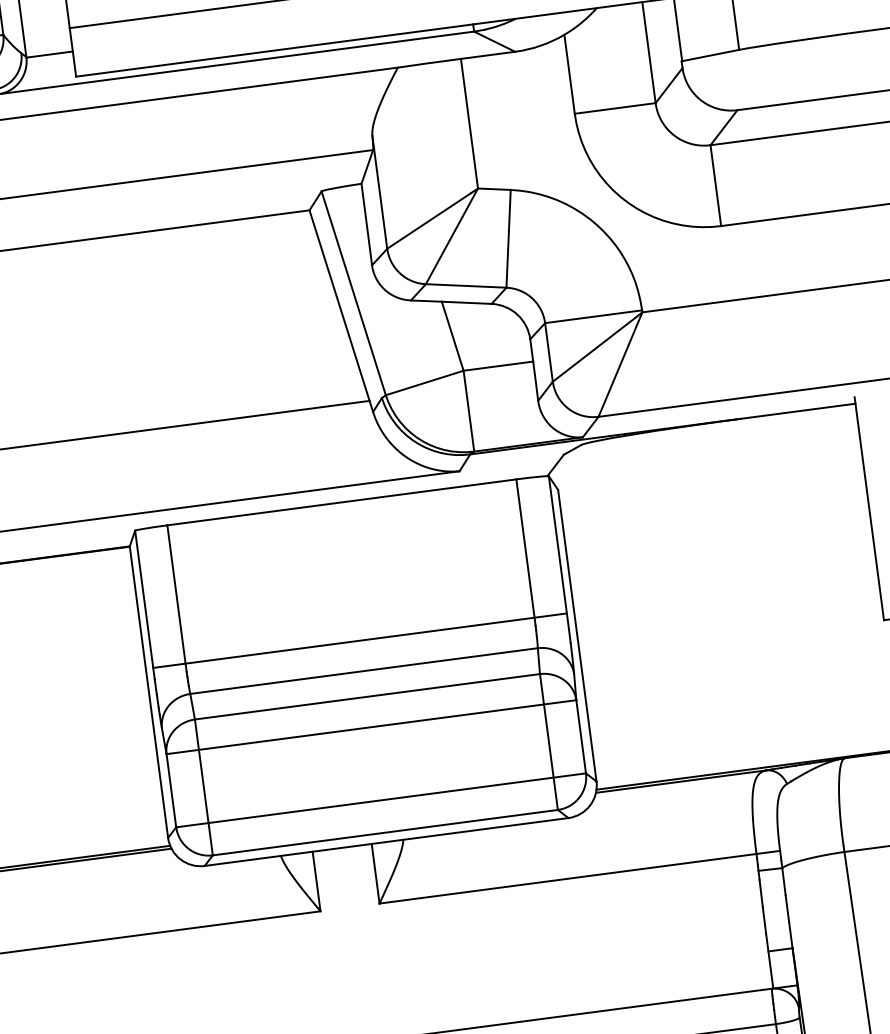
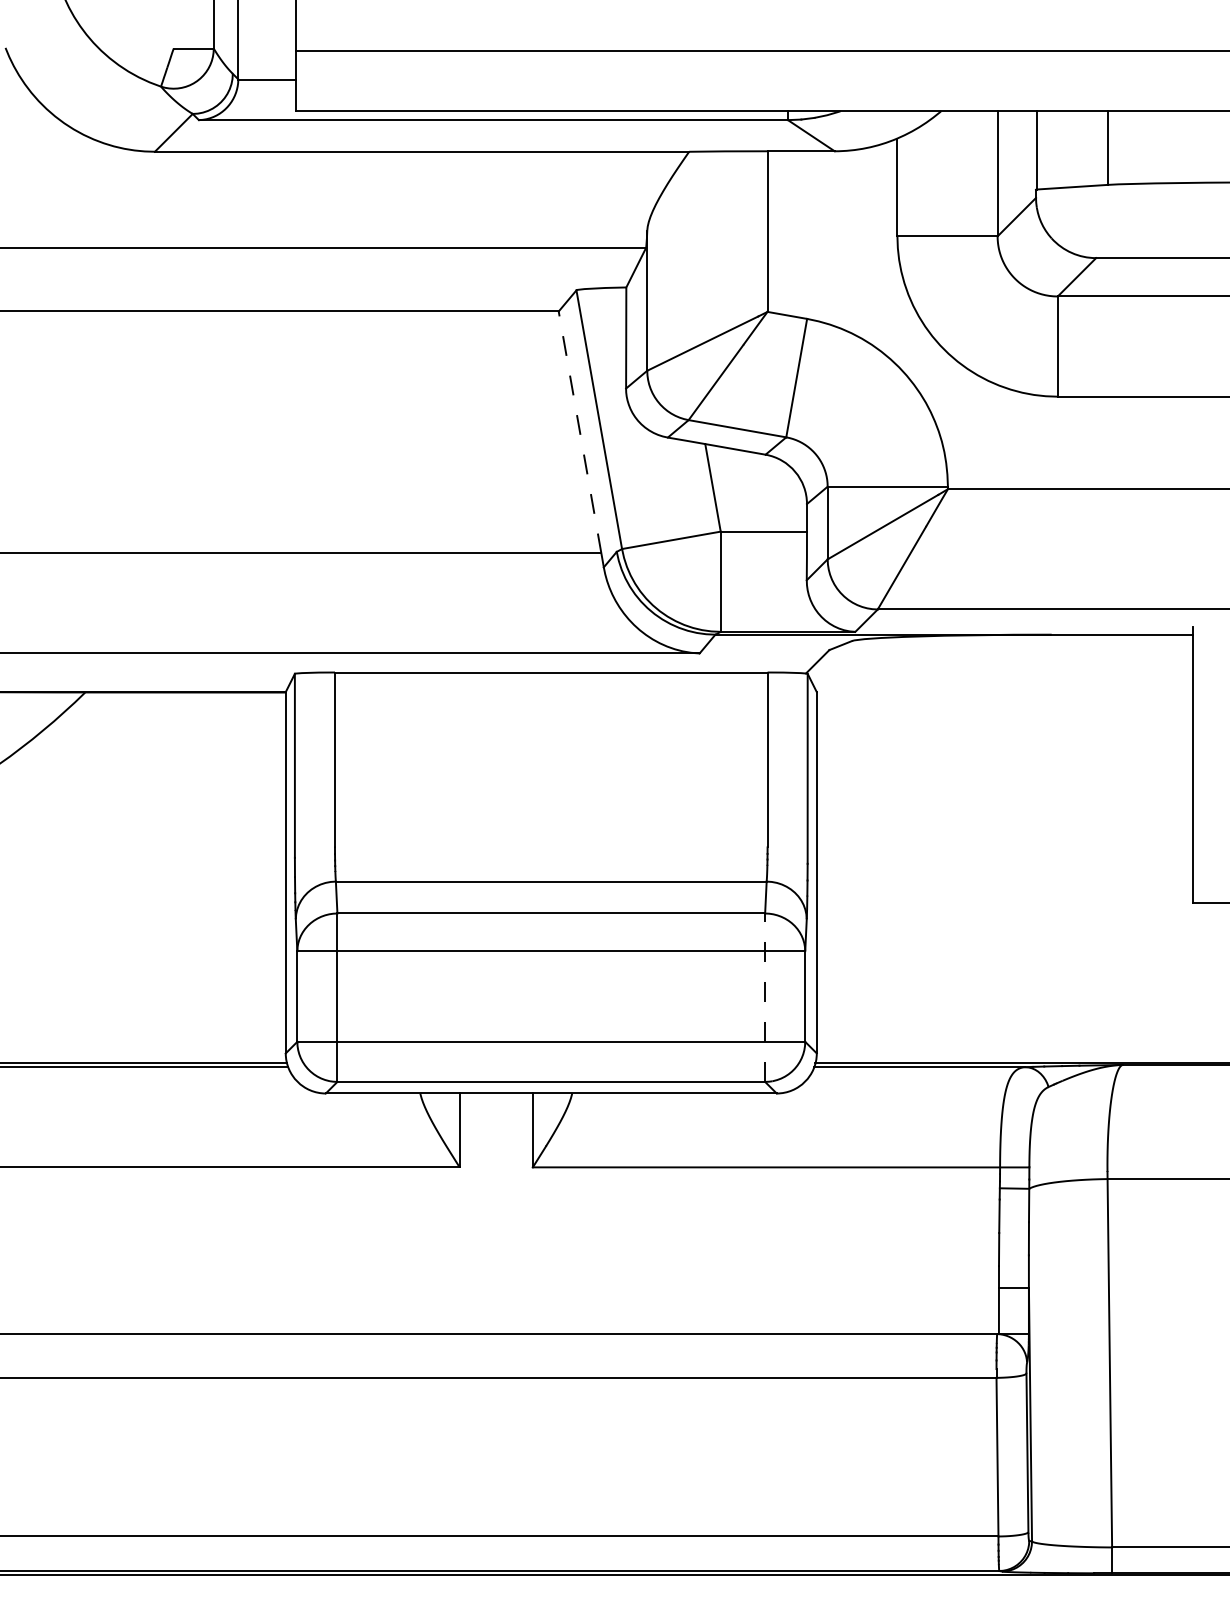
line: (339, 305) -> (580, 432), solid -> dashed
line: (359, 640) -> (550, 843), removed
line: (549, 741) -> (765, 997), solid -> dashed

